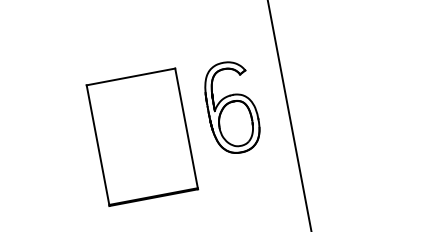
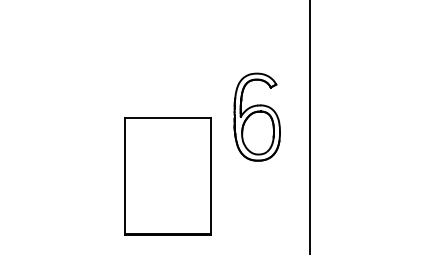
part: (231, 107) -> (256, 116), moved
part: (141, 137) -> (167, 176), moved

